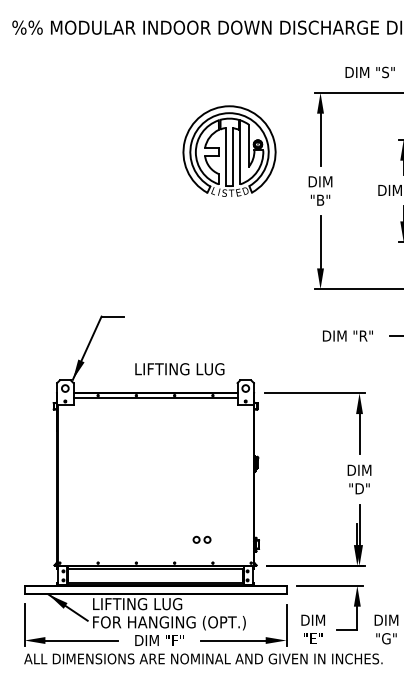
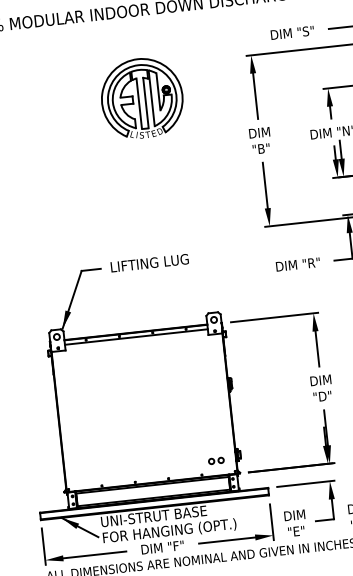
part: (229, 150) -> (142, 97), moved
text: (179, 369) -> (149, 263), moved
part: (201, 539) -> (215, 460), moved
text: (152, 604) -> (153, 516), LIFTING LUG -> UNI-STRUT BASE

